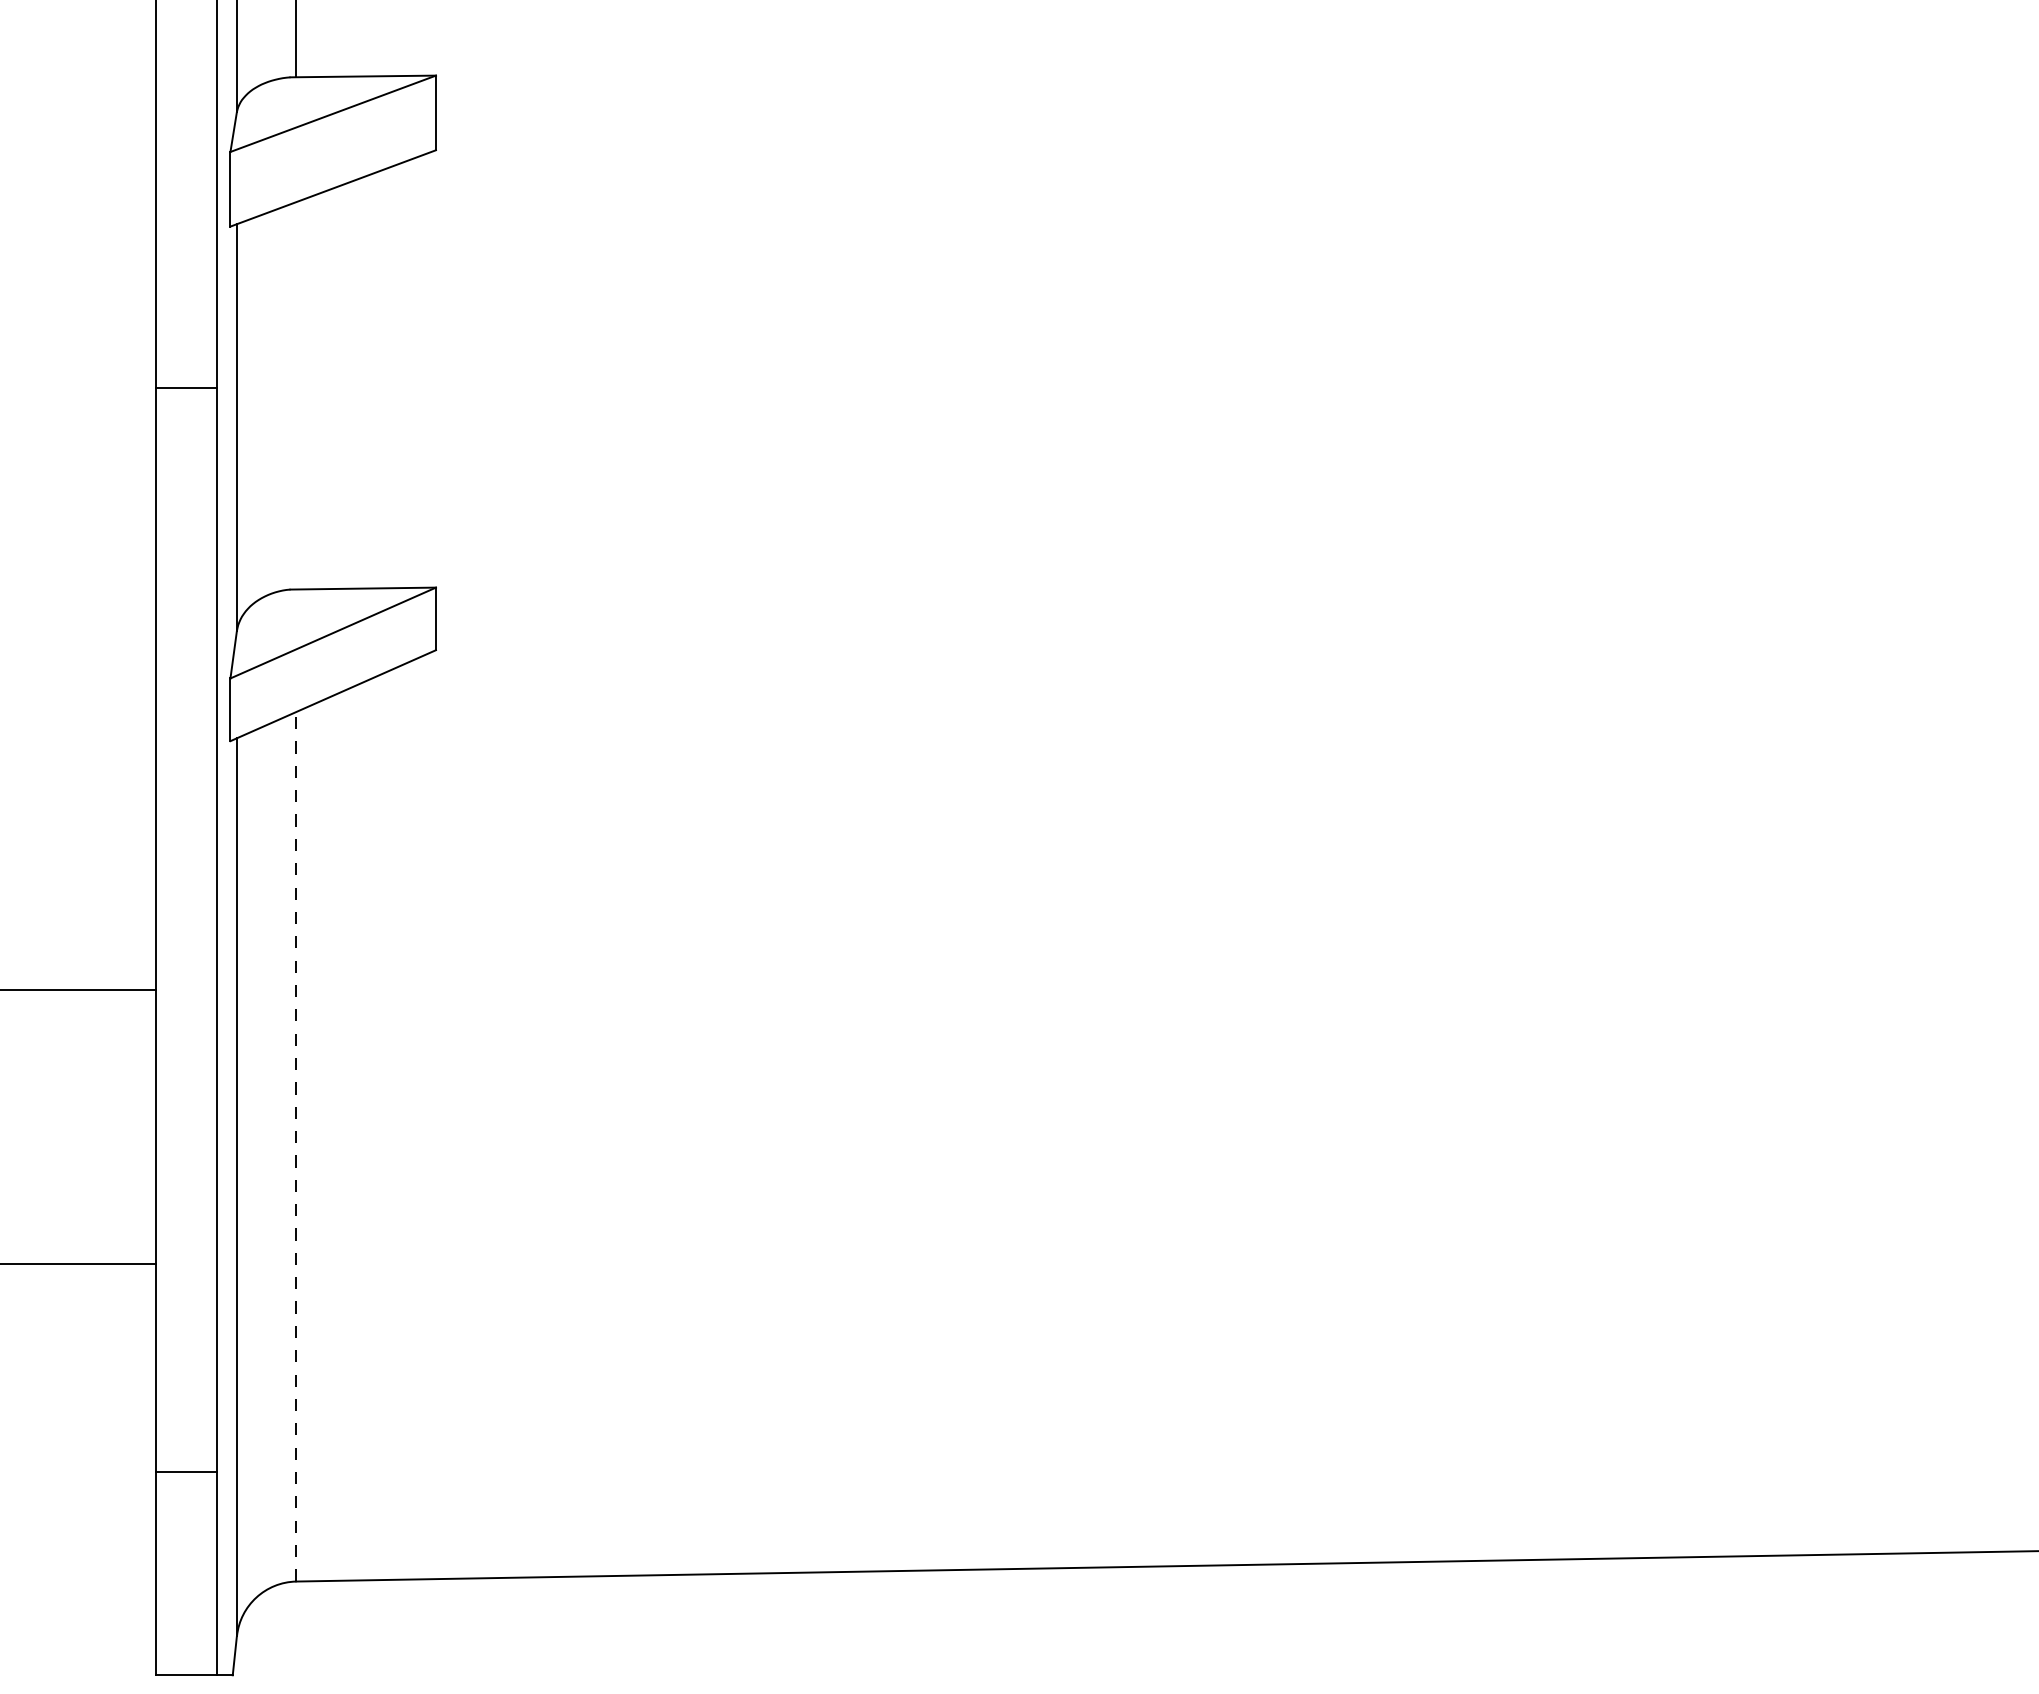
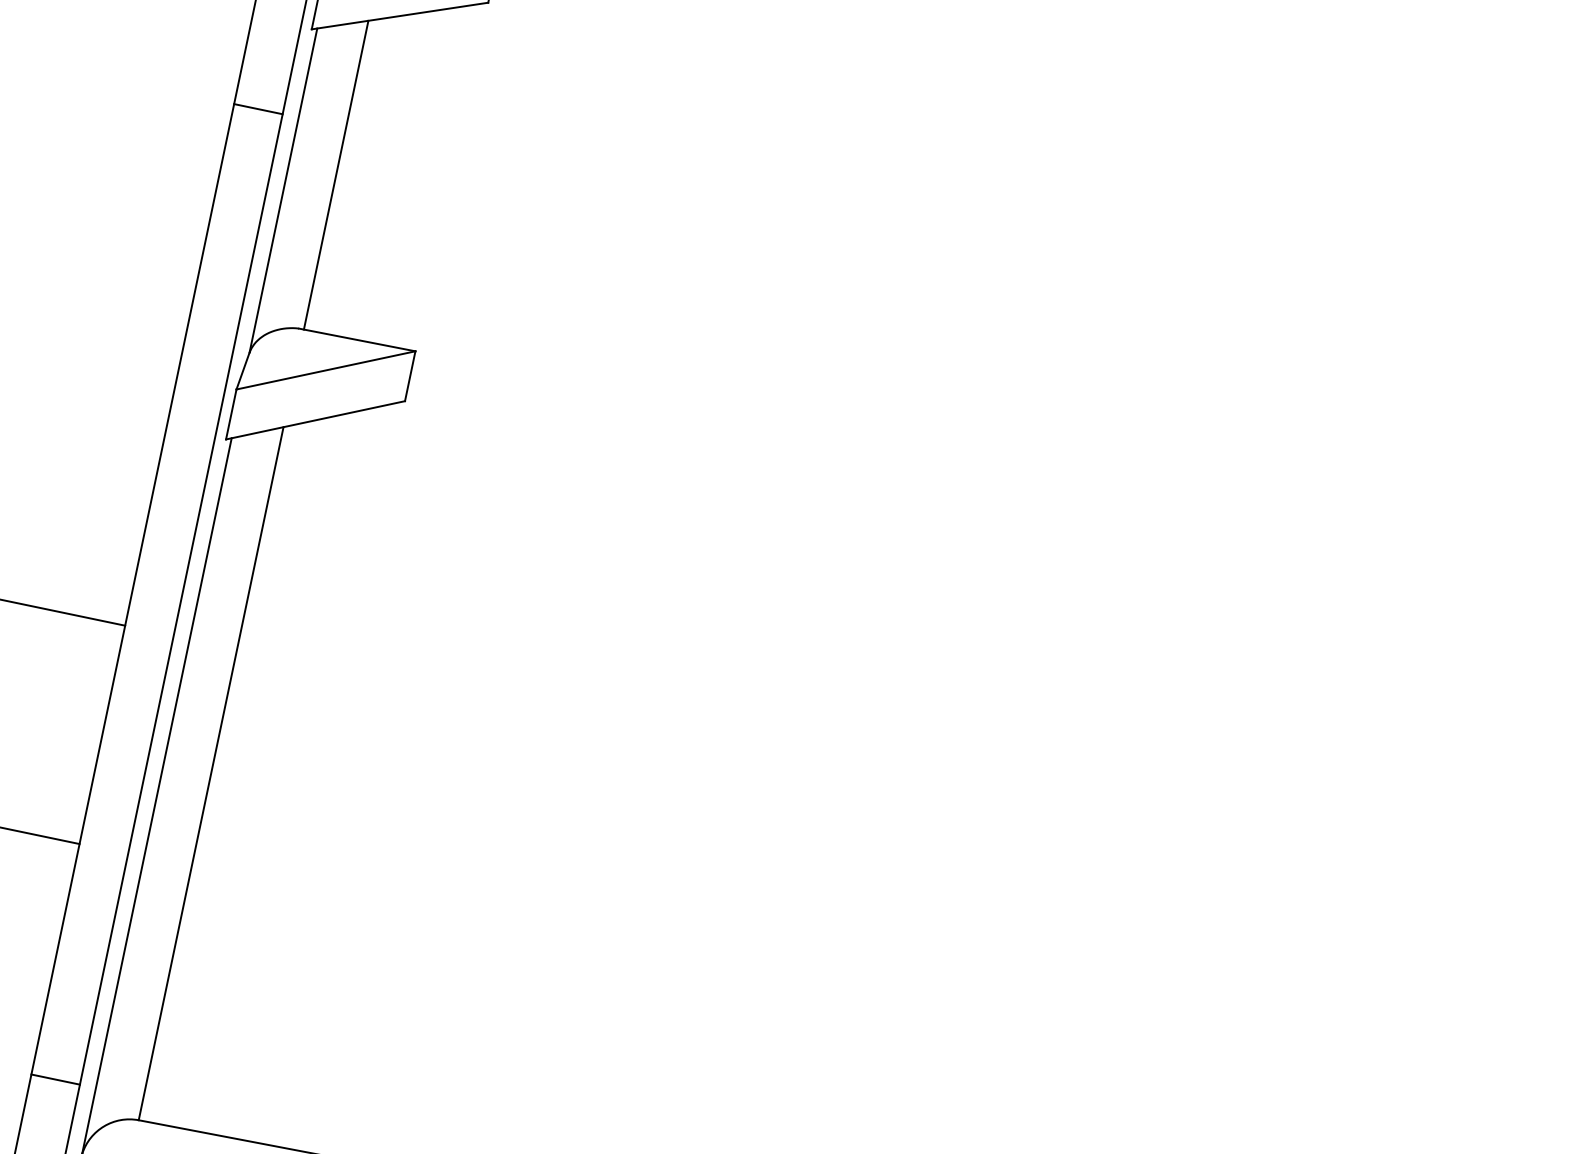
line: (185, 387) -> (257, 108), moved
line: (296, 395) -> (336, 174), added
line: (296, 1146) -> (211, 773), dashed -> solid
line: (185, 1471) -> (54, 1079), moved

